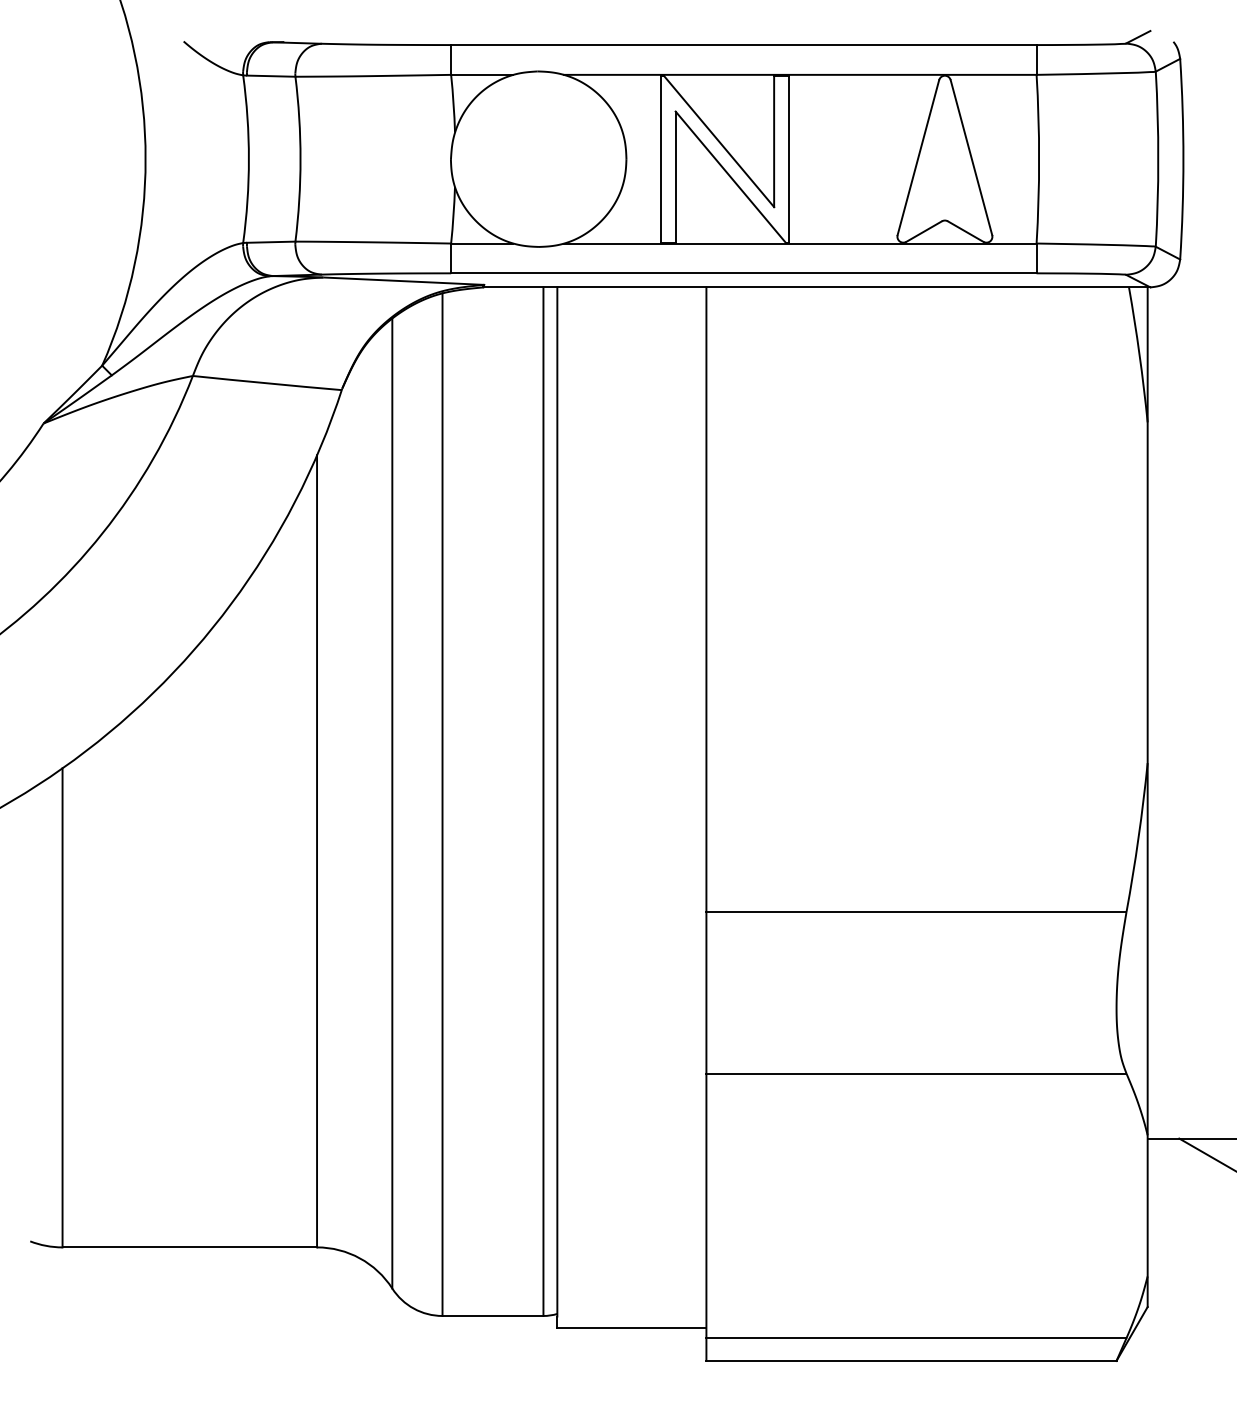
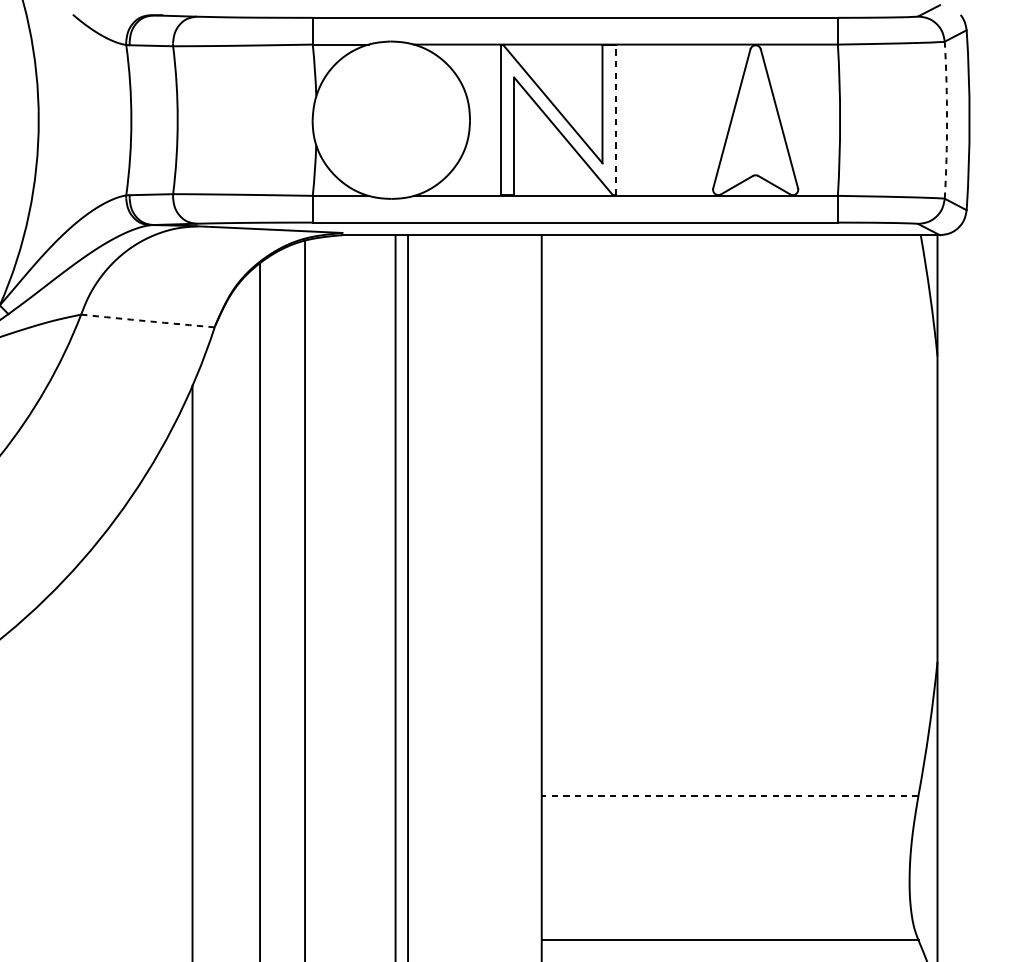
line: (789, 158) -> (616, 119), solid -> dashed
arc: (1158, 159) -> (947, 120), solid -> dashed
arc: (267, 383) -> (148, 321), solid -> dashed
line: (915, 912) -> (729, 795), solid -> dashed

